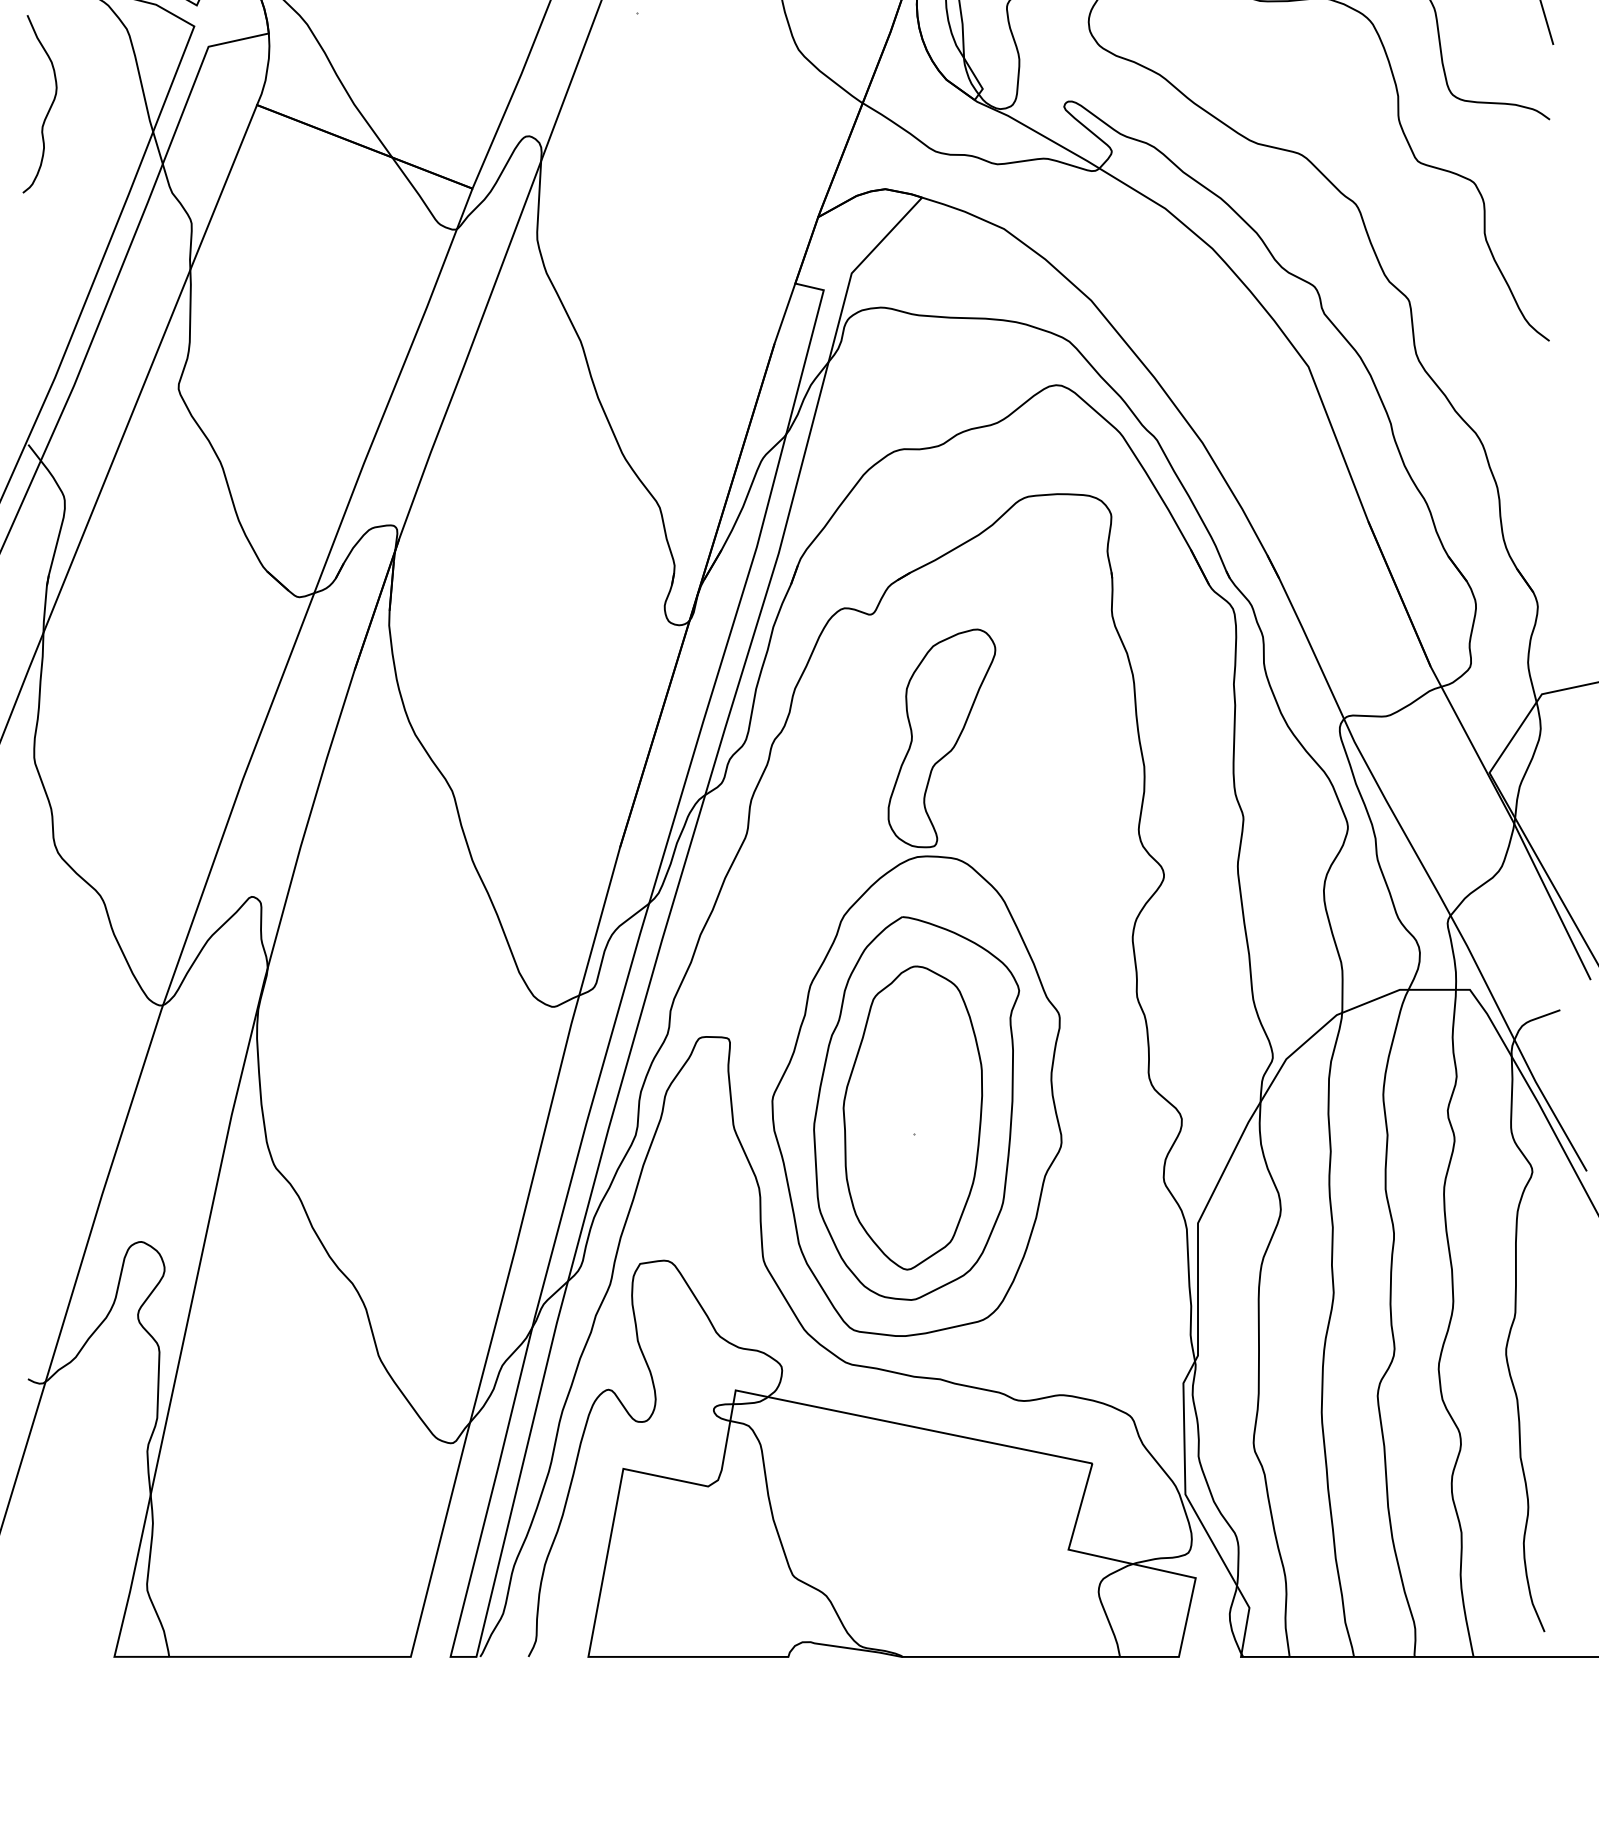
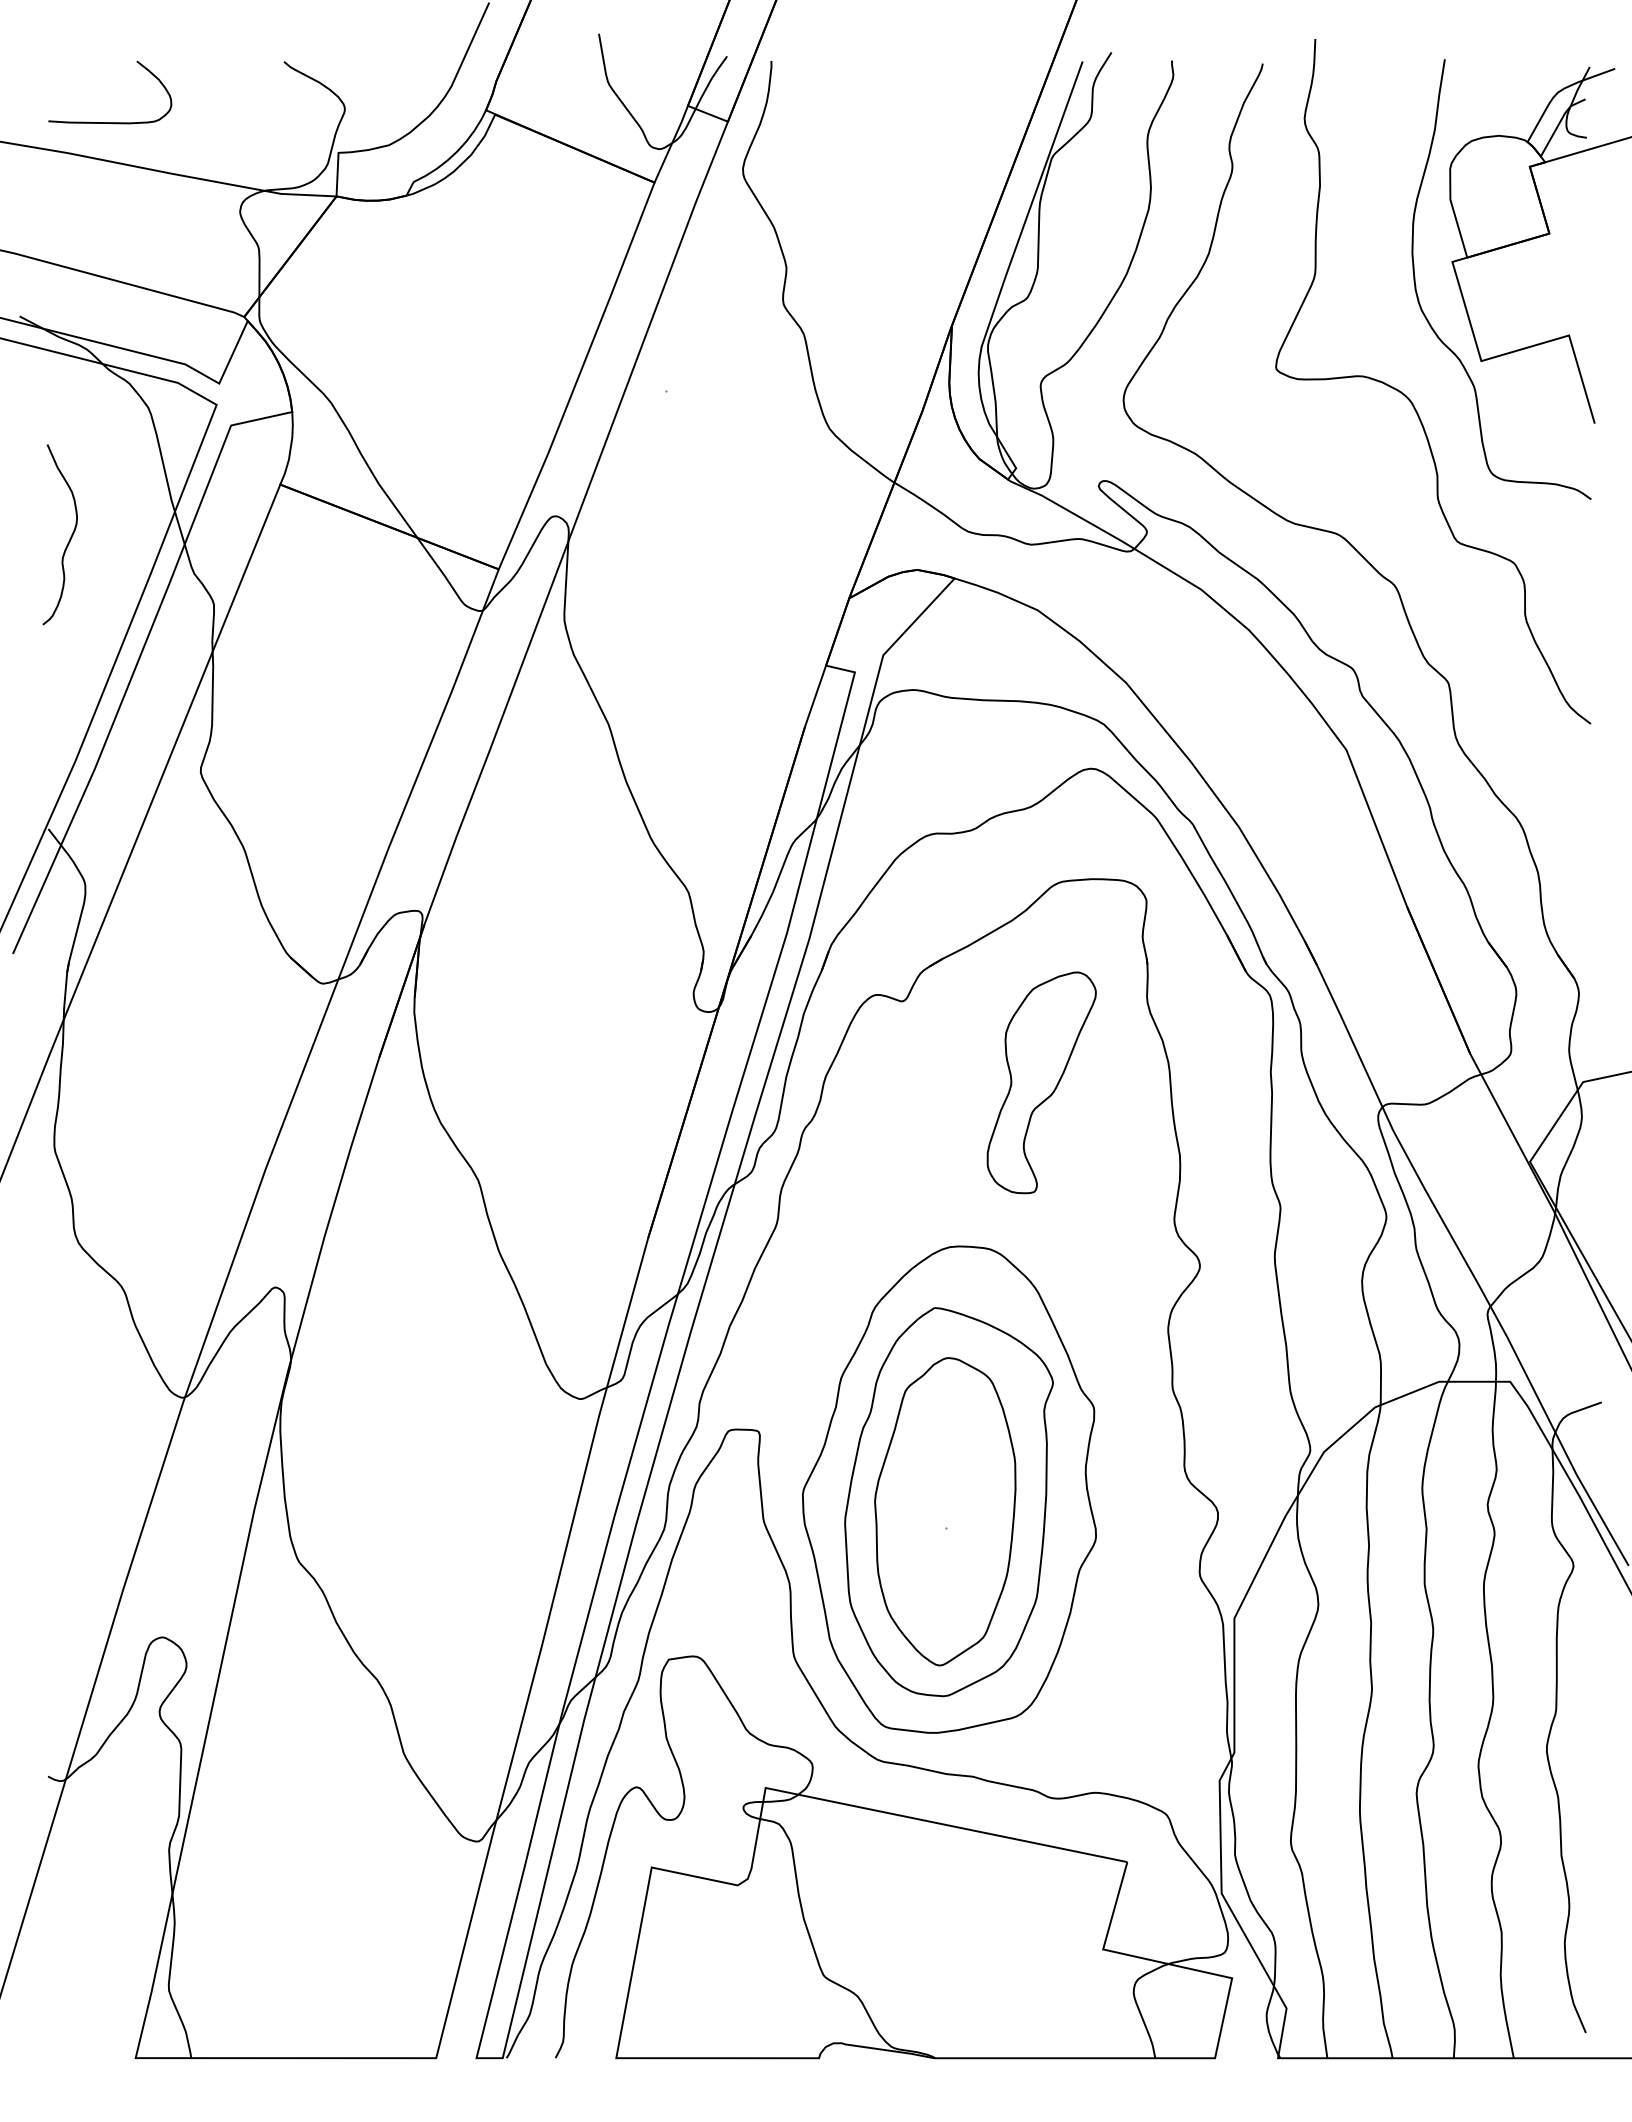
curve: (49, 107) -> (69, 538), moved
part: (941, 738) -> (1041, 1082), moved

